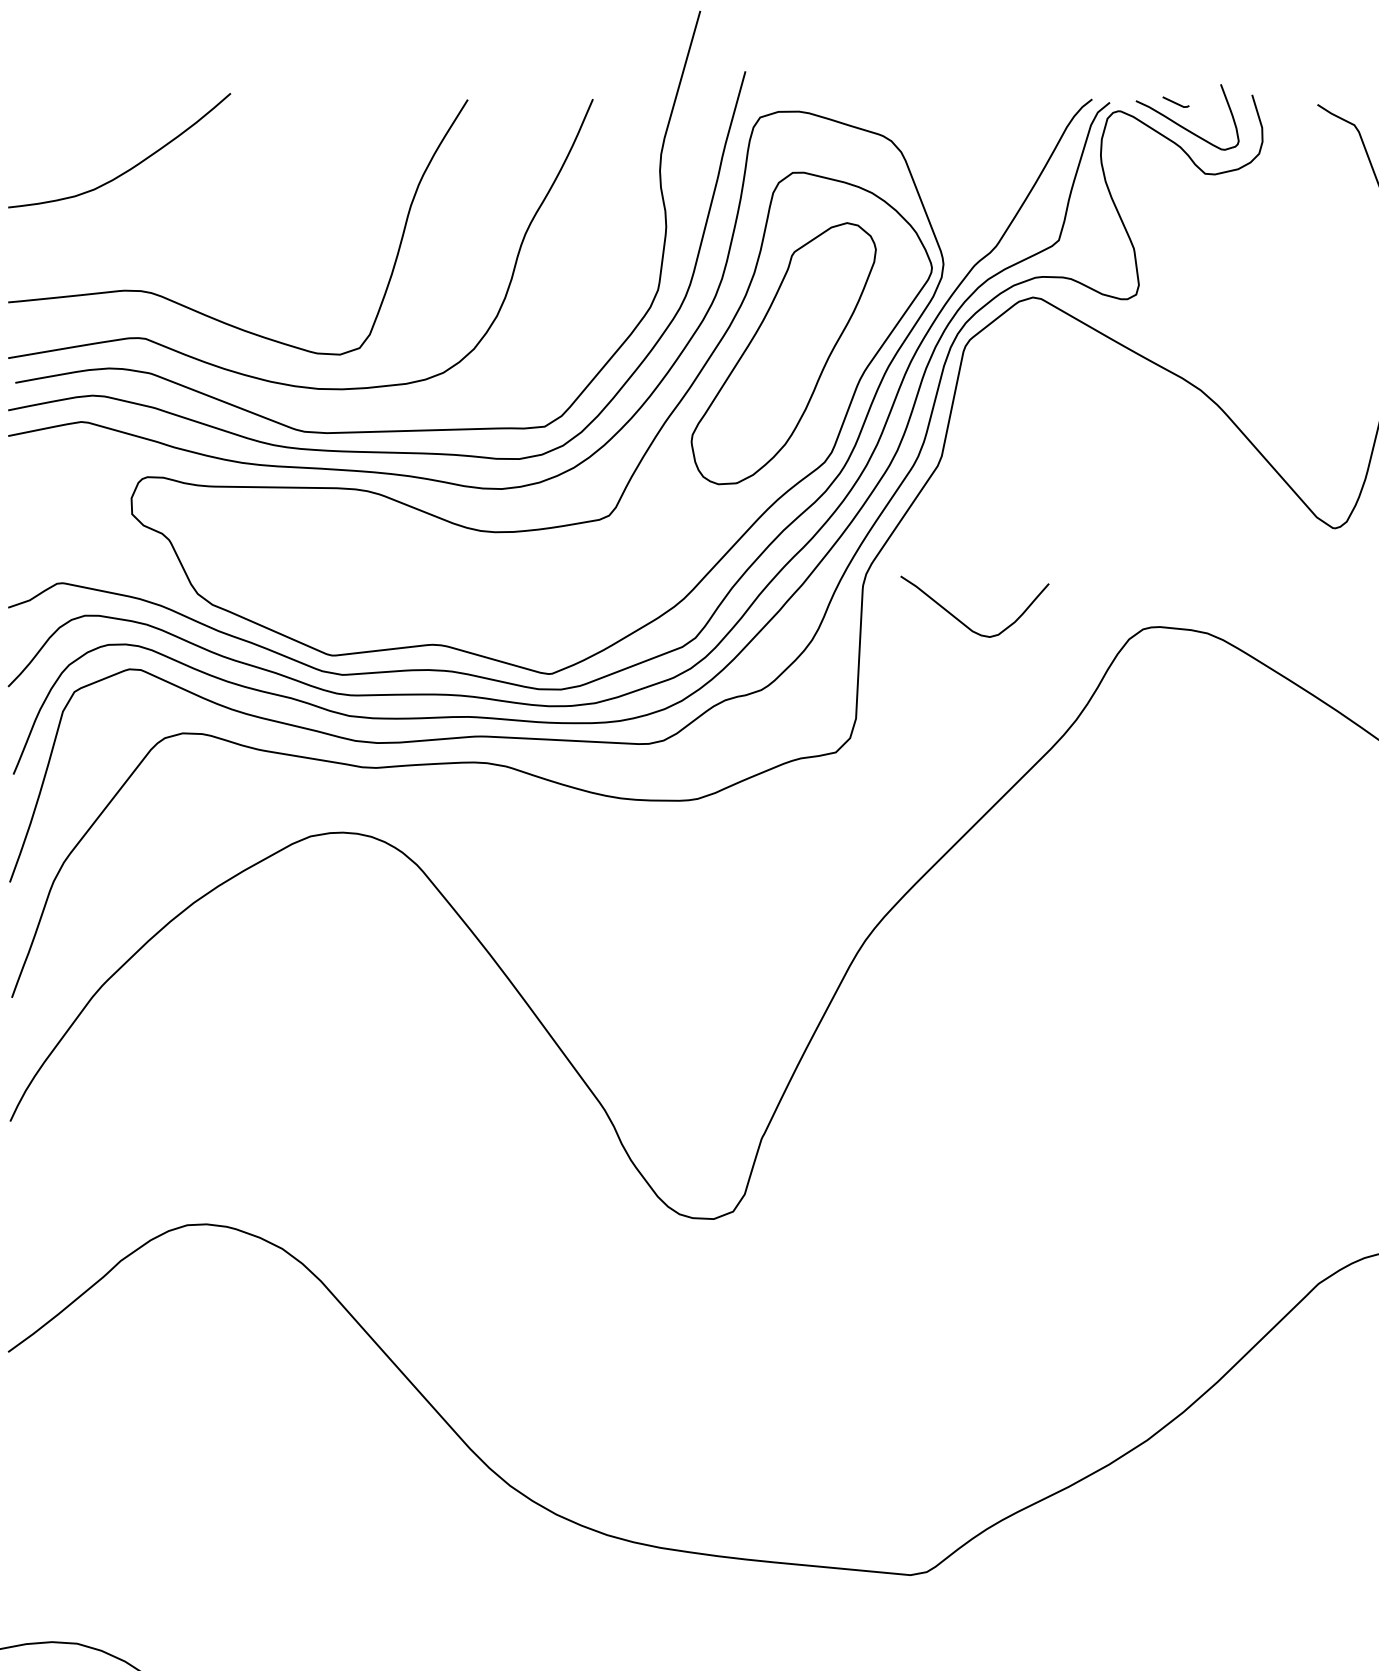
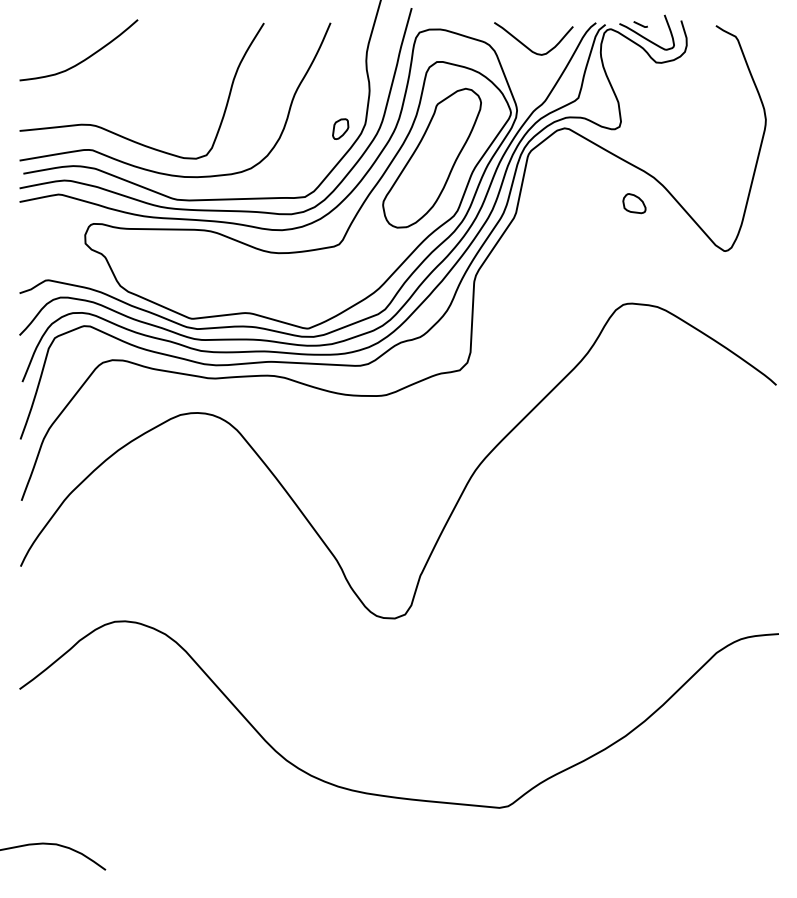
part: (611, 297) -> (340, 128), added
part: (1164, 438) -> (634, 203), added
curve: (961, 619) -> (526, 45), moved

